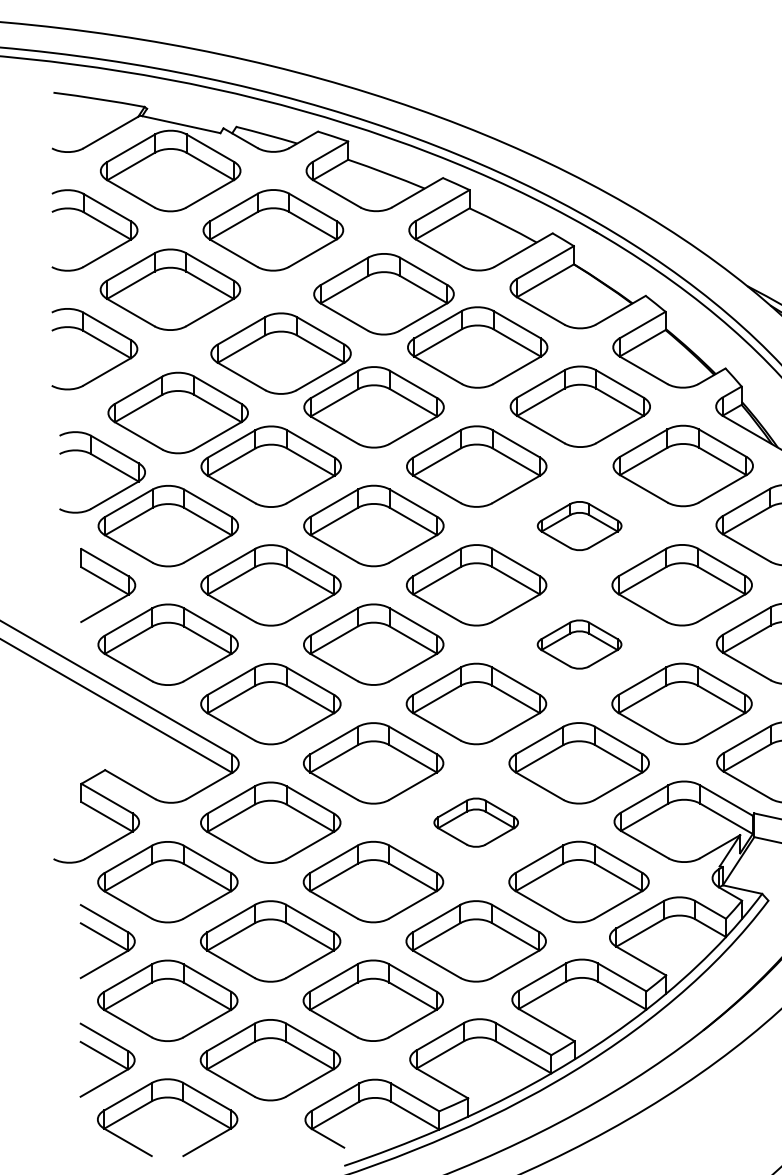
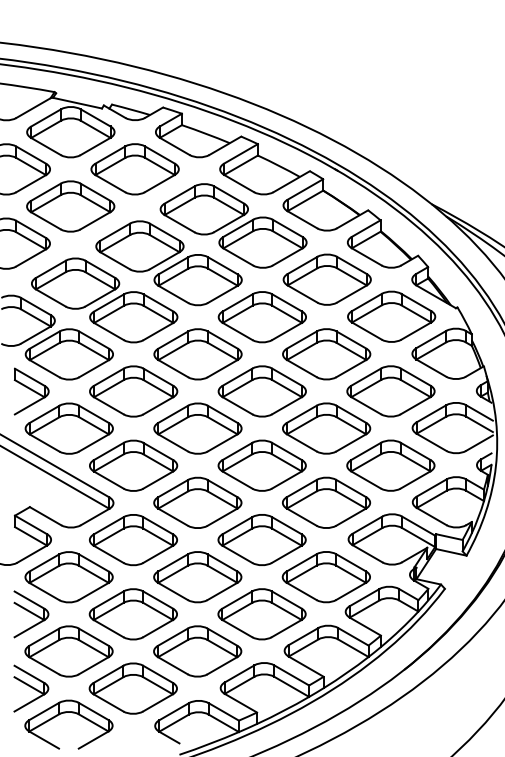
part: (579, 526) -> (326, 354), size x1.67
part: (579, 644) -> (326, 428), size x1.67
part: (475, 821) -> (261, 539), size x1.67

